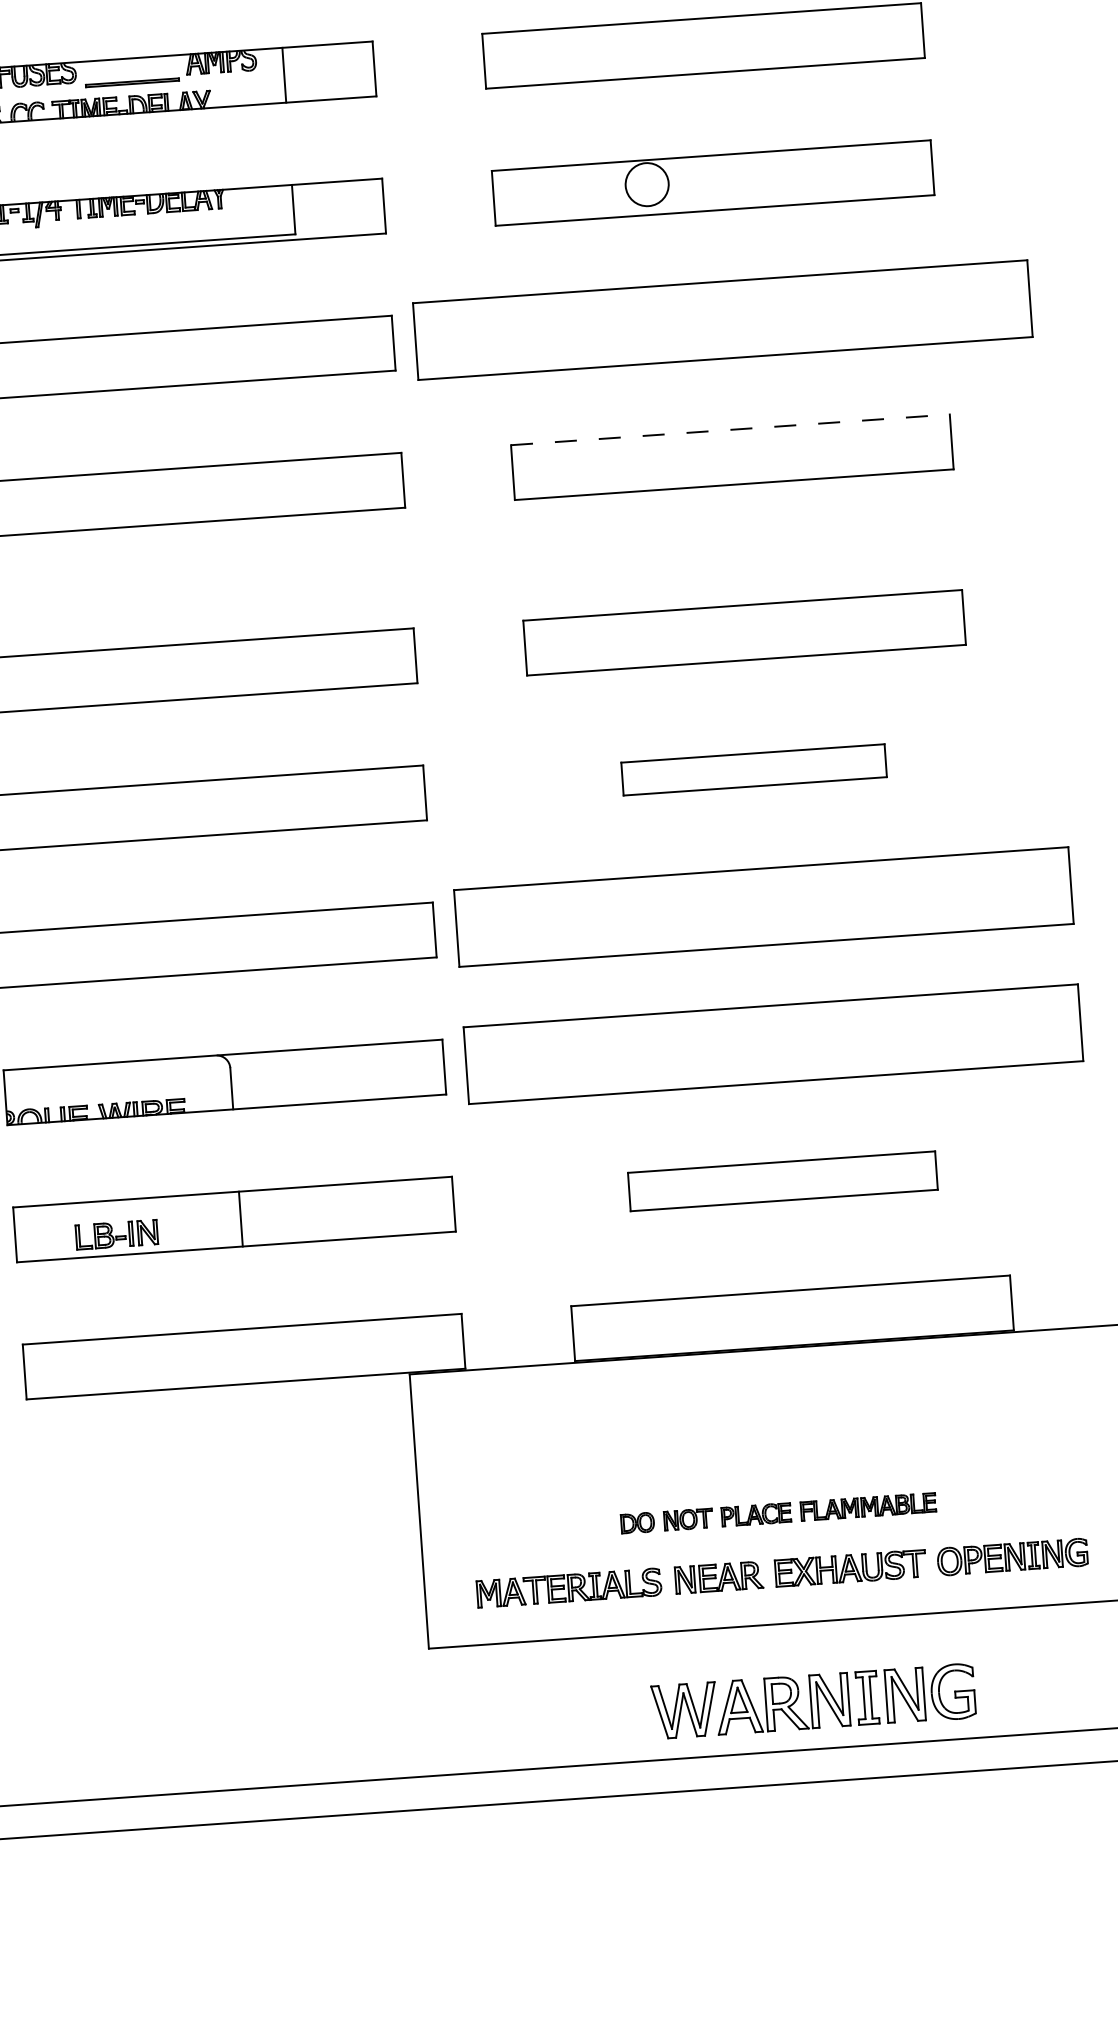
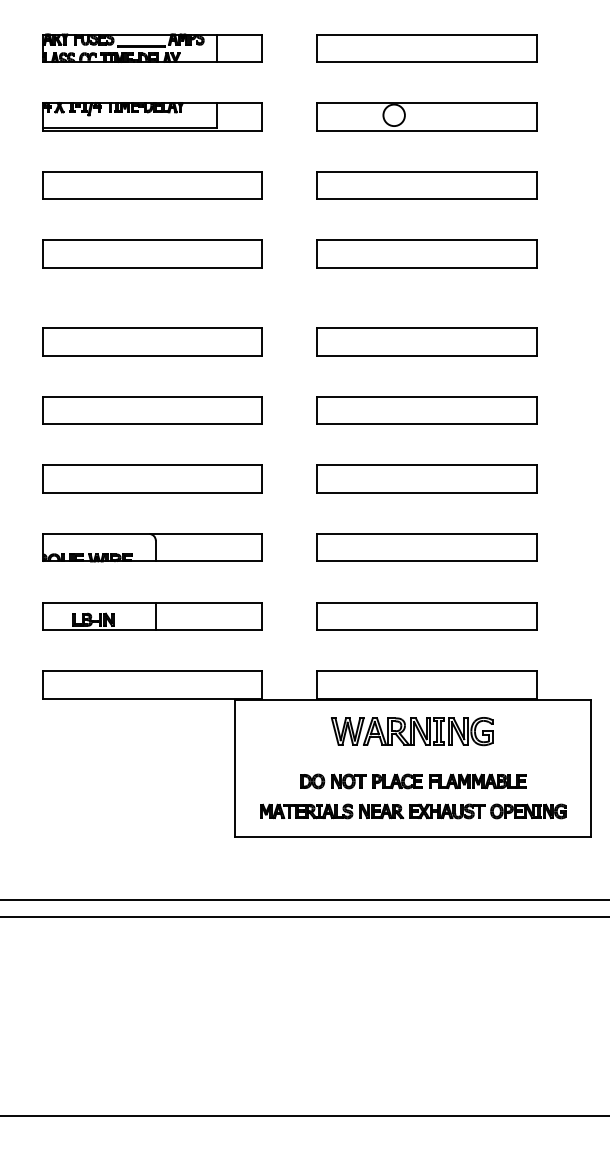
part: (721, 320) -> (426, 185), size x0.71
line: (731, 430) -> (427, 240), dashed -> solid
part: (752, 769) -> (426, 410), size x1.67
part: (762, 905) -> (426, 478), size x0.71
part: (772, 1043) -> (426, 547), size x0.71
part: (781, 1181) -> (426, 616), size x1.43
part: (778, 1513) -> (413, 781), size x1.43
part: (814, 1701) -> (412, 731), moved

